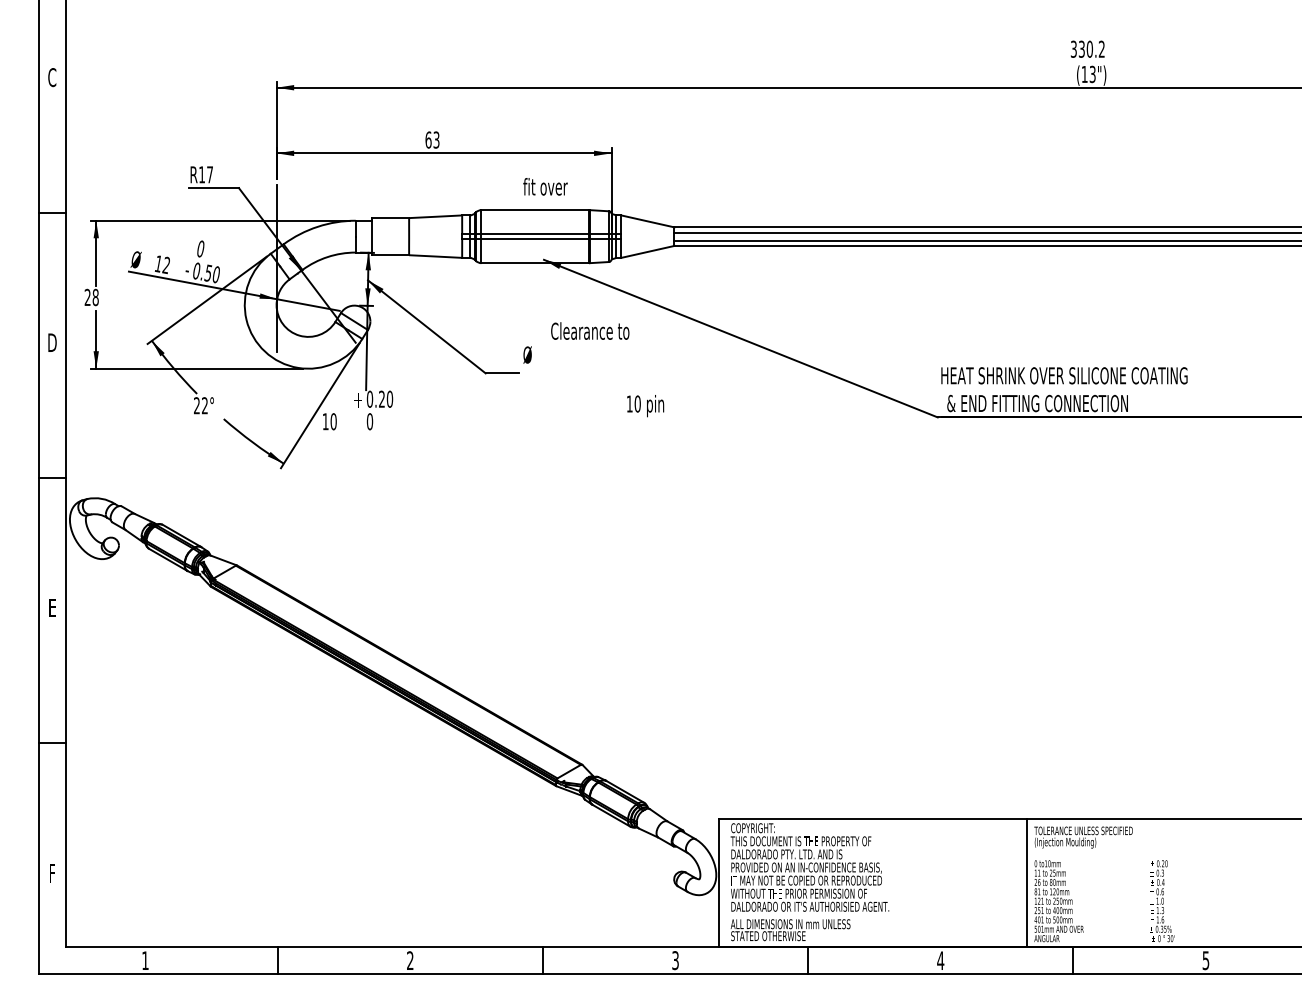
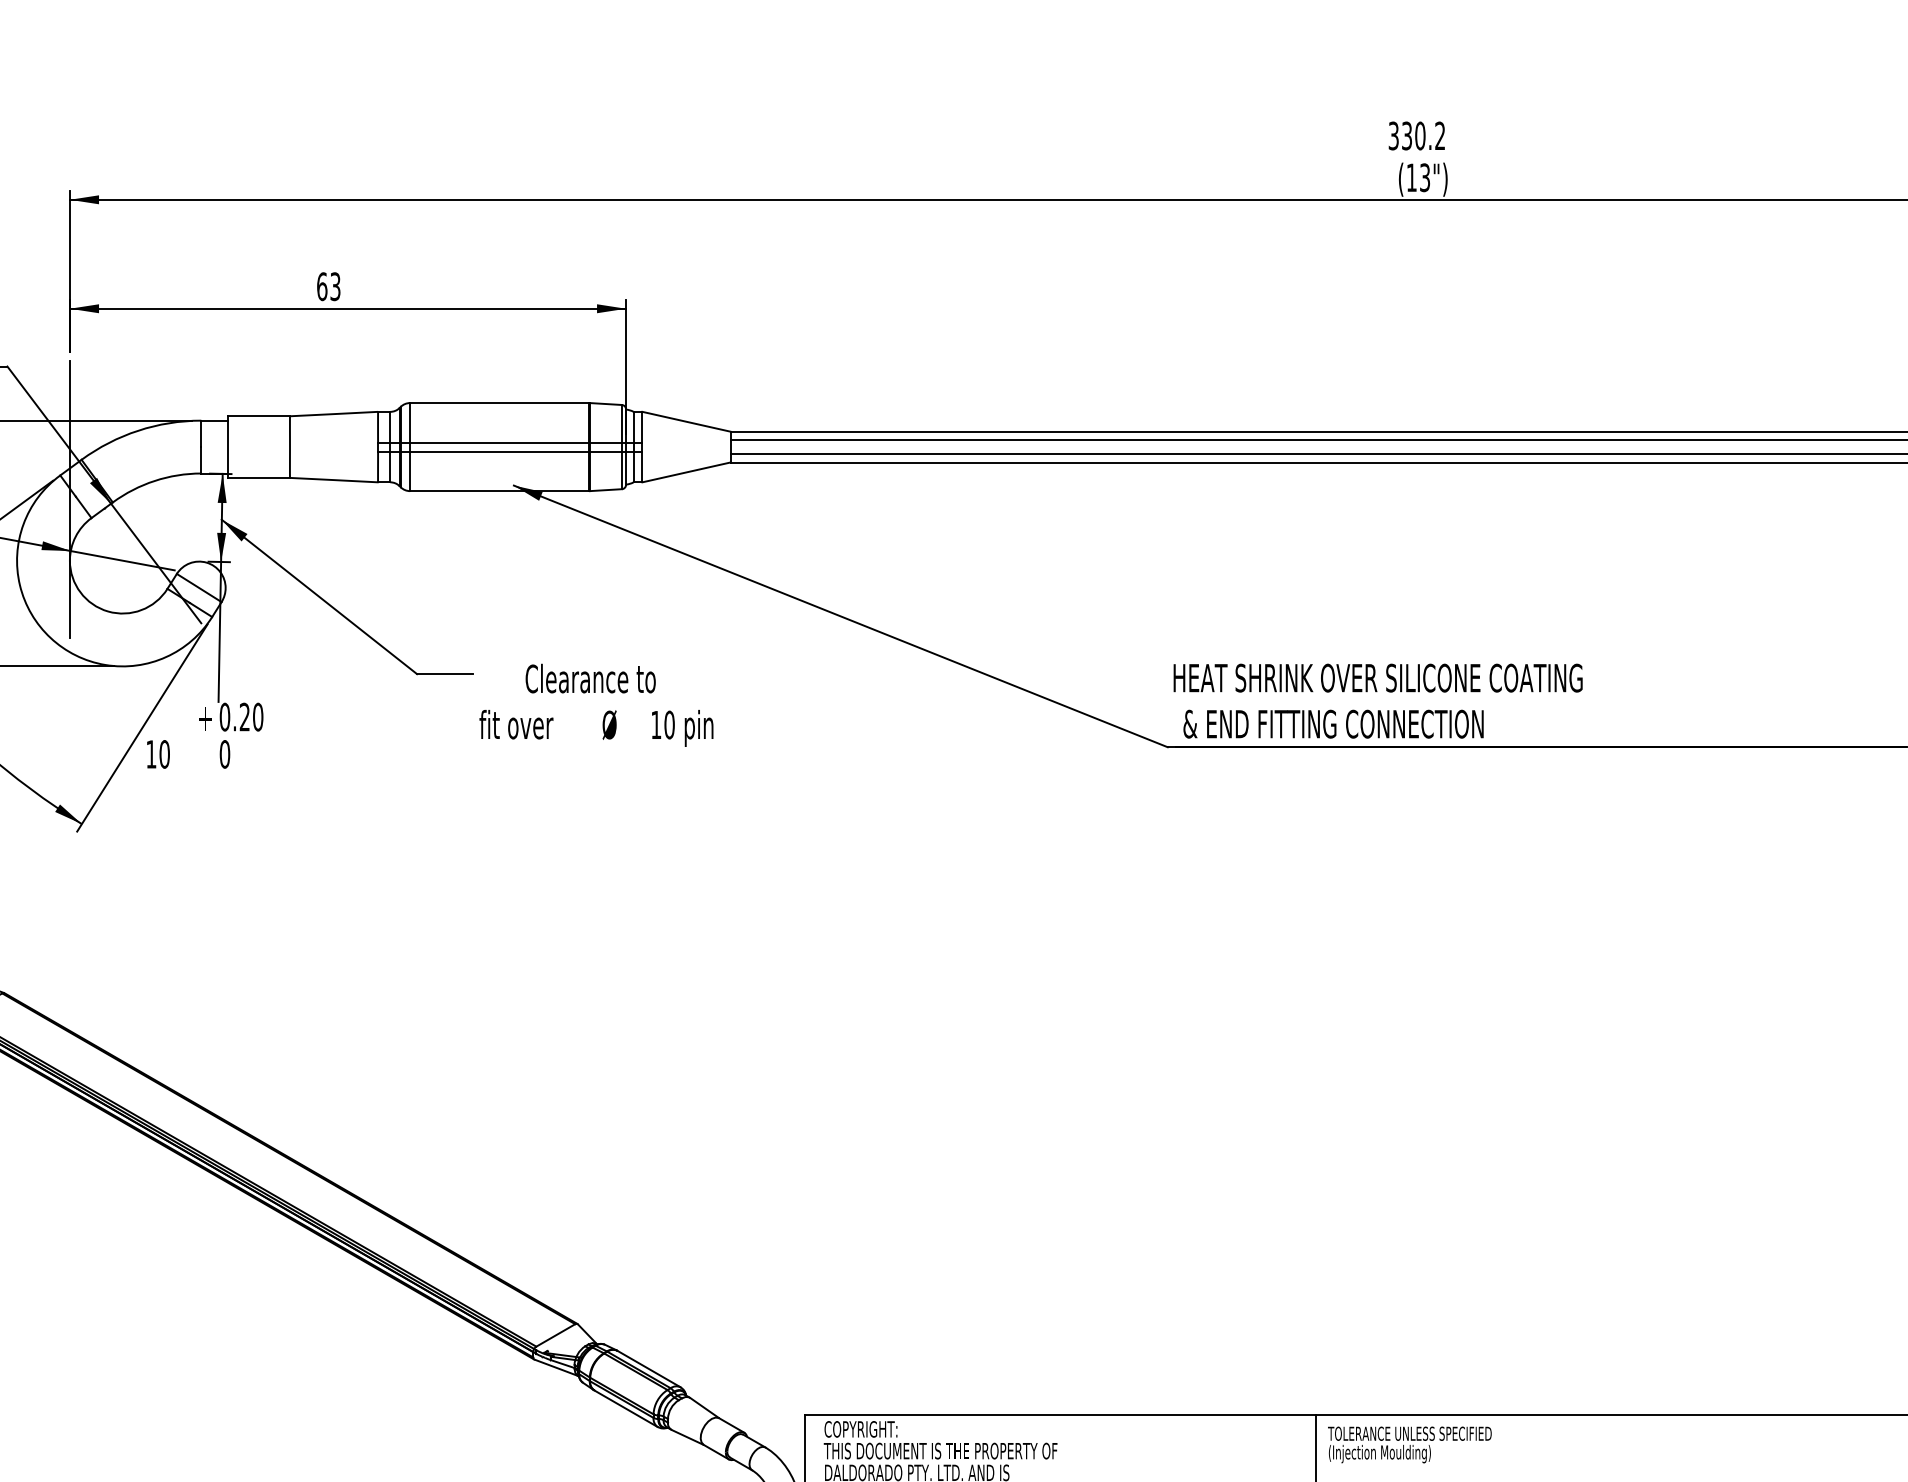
text: (545, 186) -> (516, 724), moved
text: (590, 330) -> (591, 677), moved
text: (527, 354) -> (609, 724), moved

